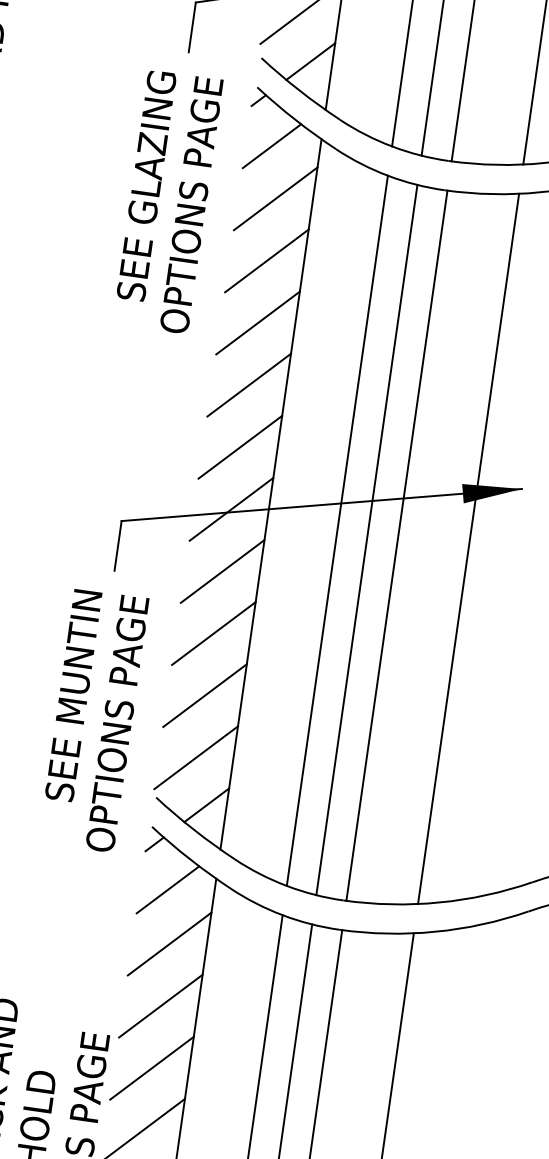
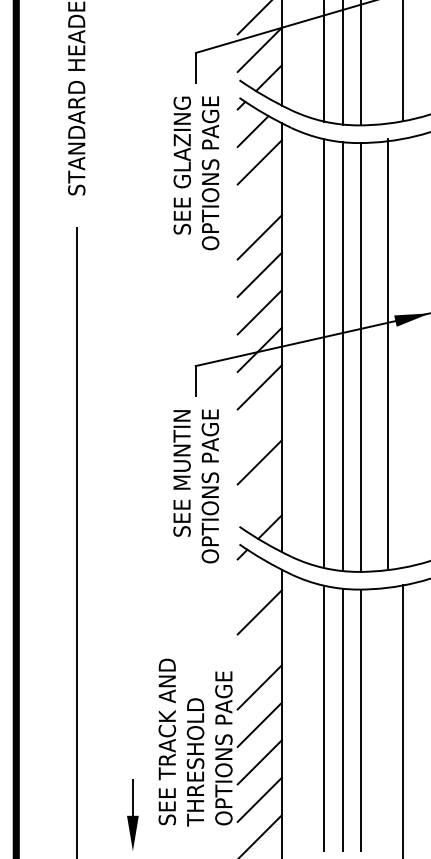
line: (266, 260) -> (259, 199), removed
line: (468, 547) -> (388, 352), moved
line: (213, 632) -> (259, 424), removed
line: (195, 757) -> (259, 499), removed
line: (166, 888) -> (253, 579), removed
line: (160, 1005) -> (259, 649), removed

